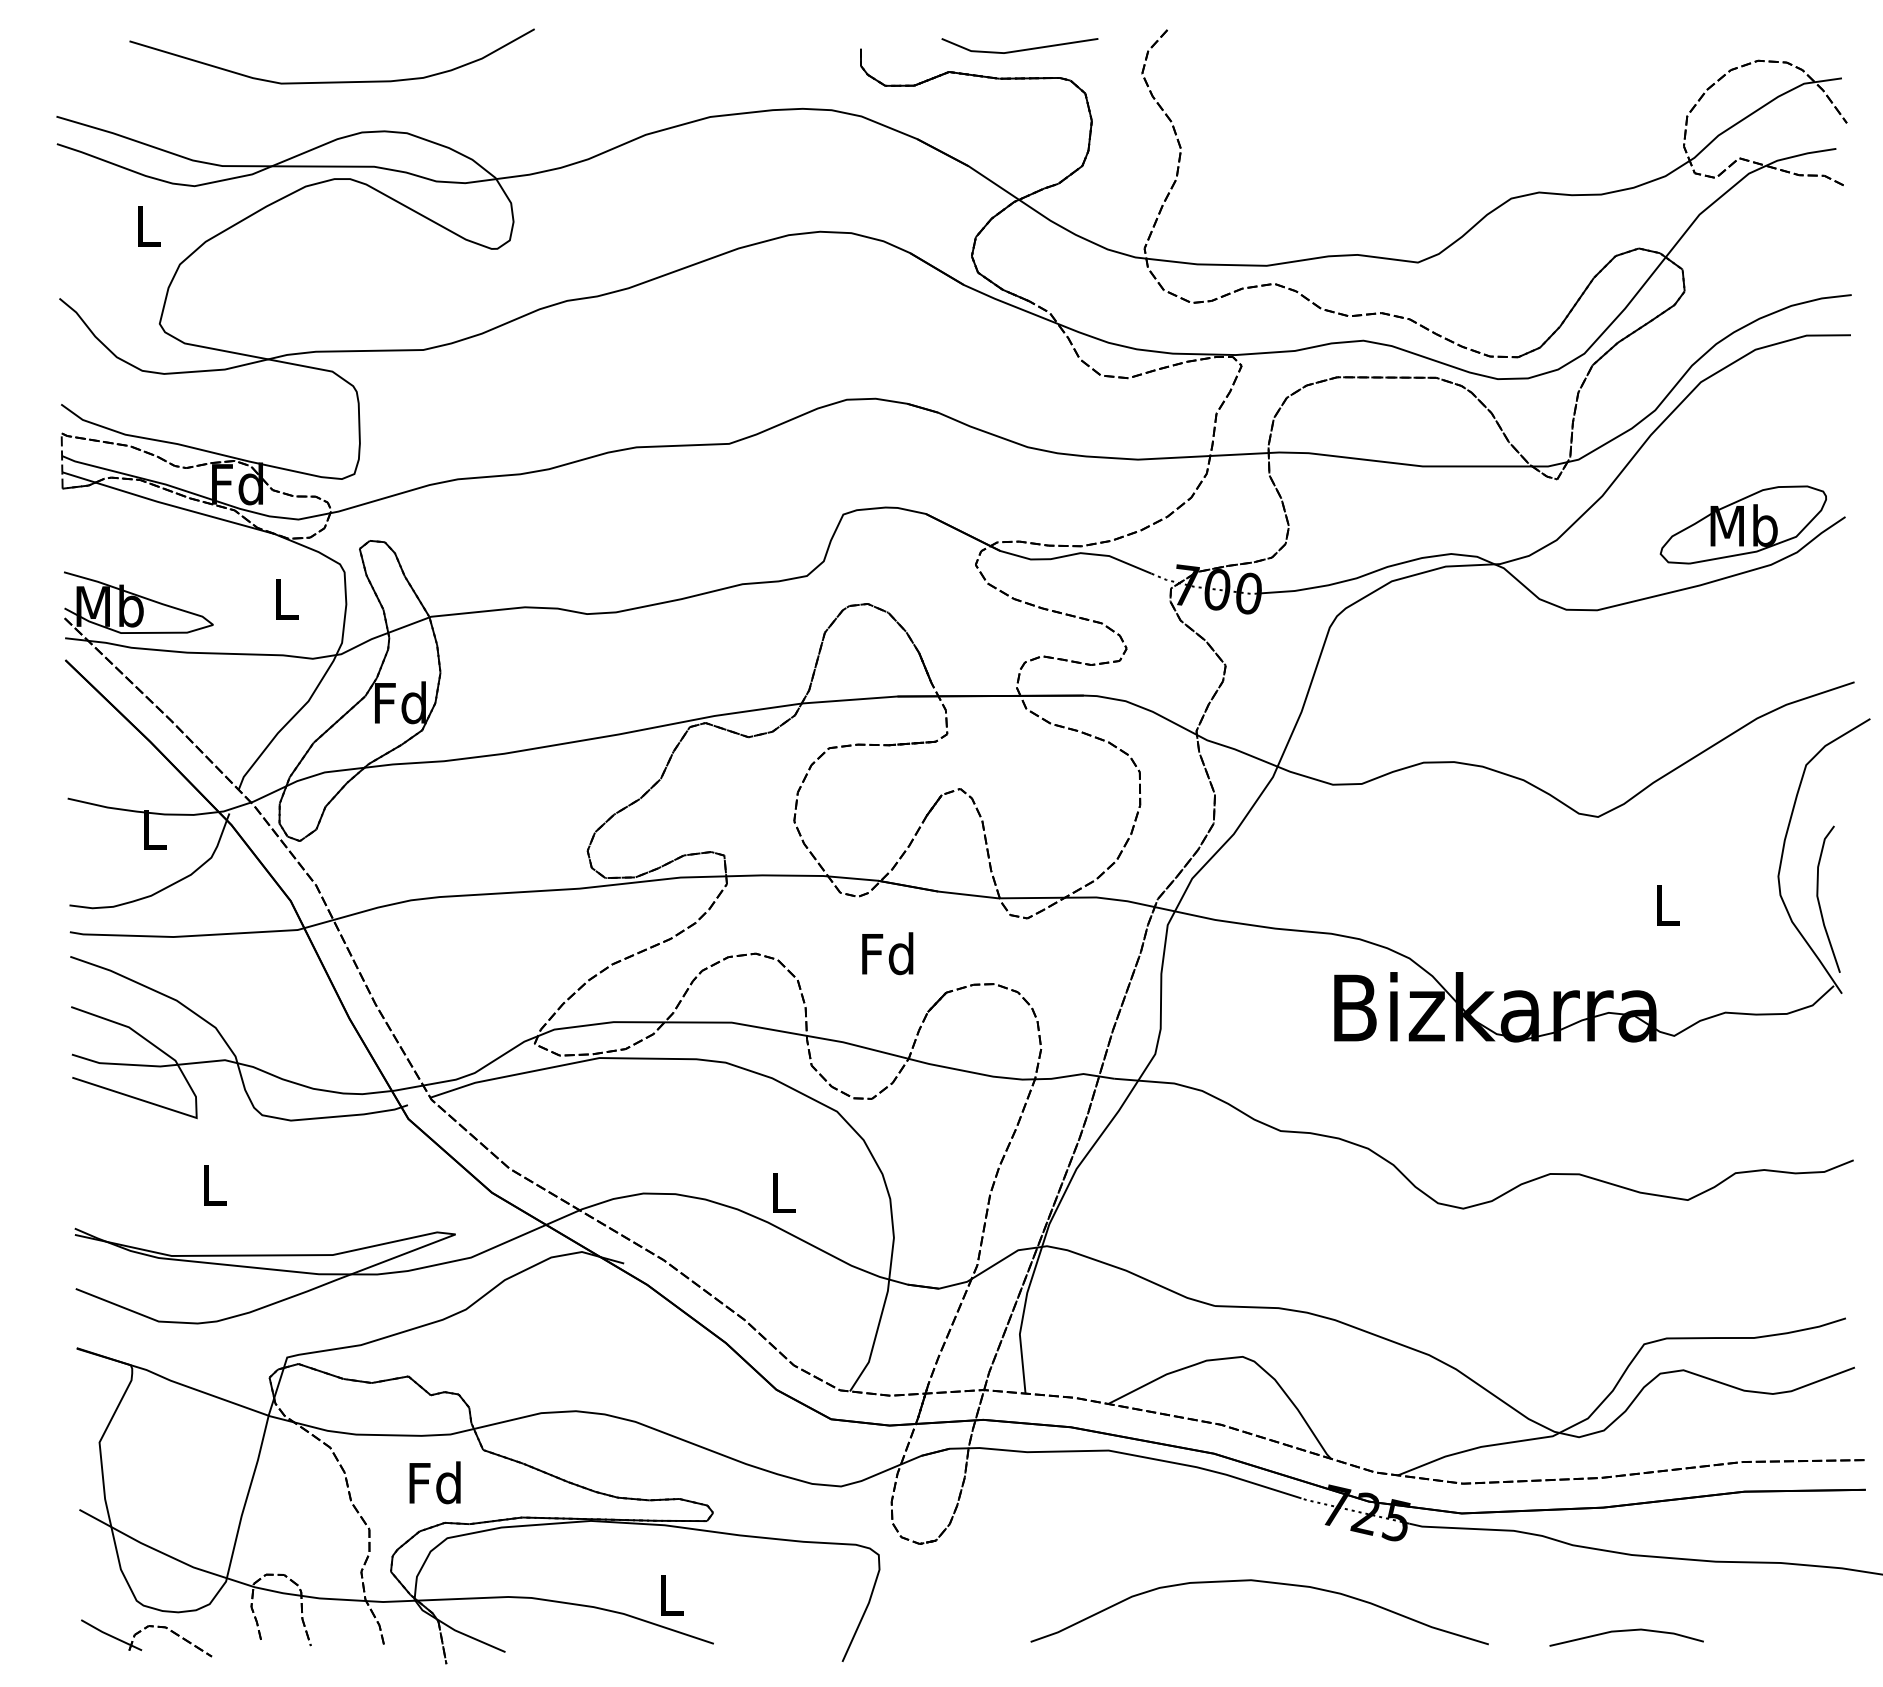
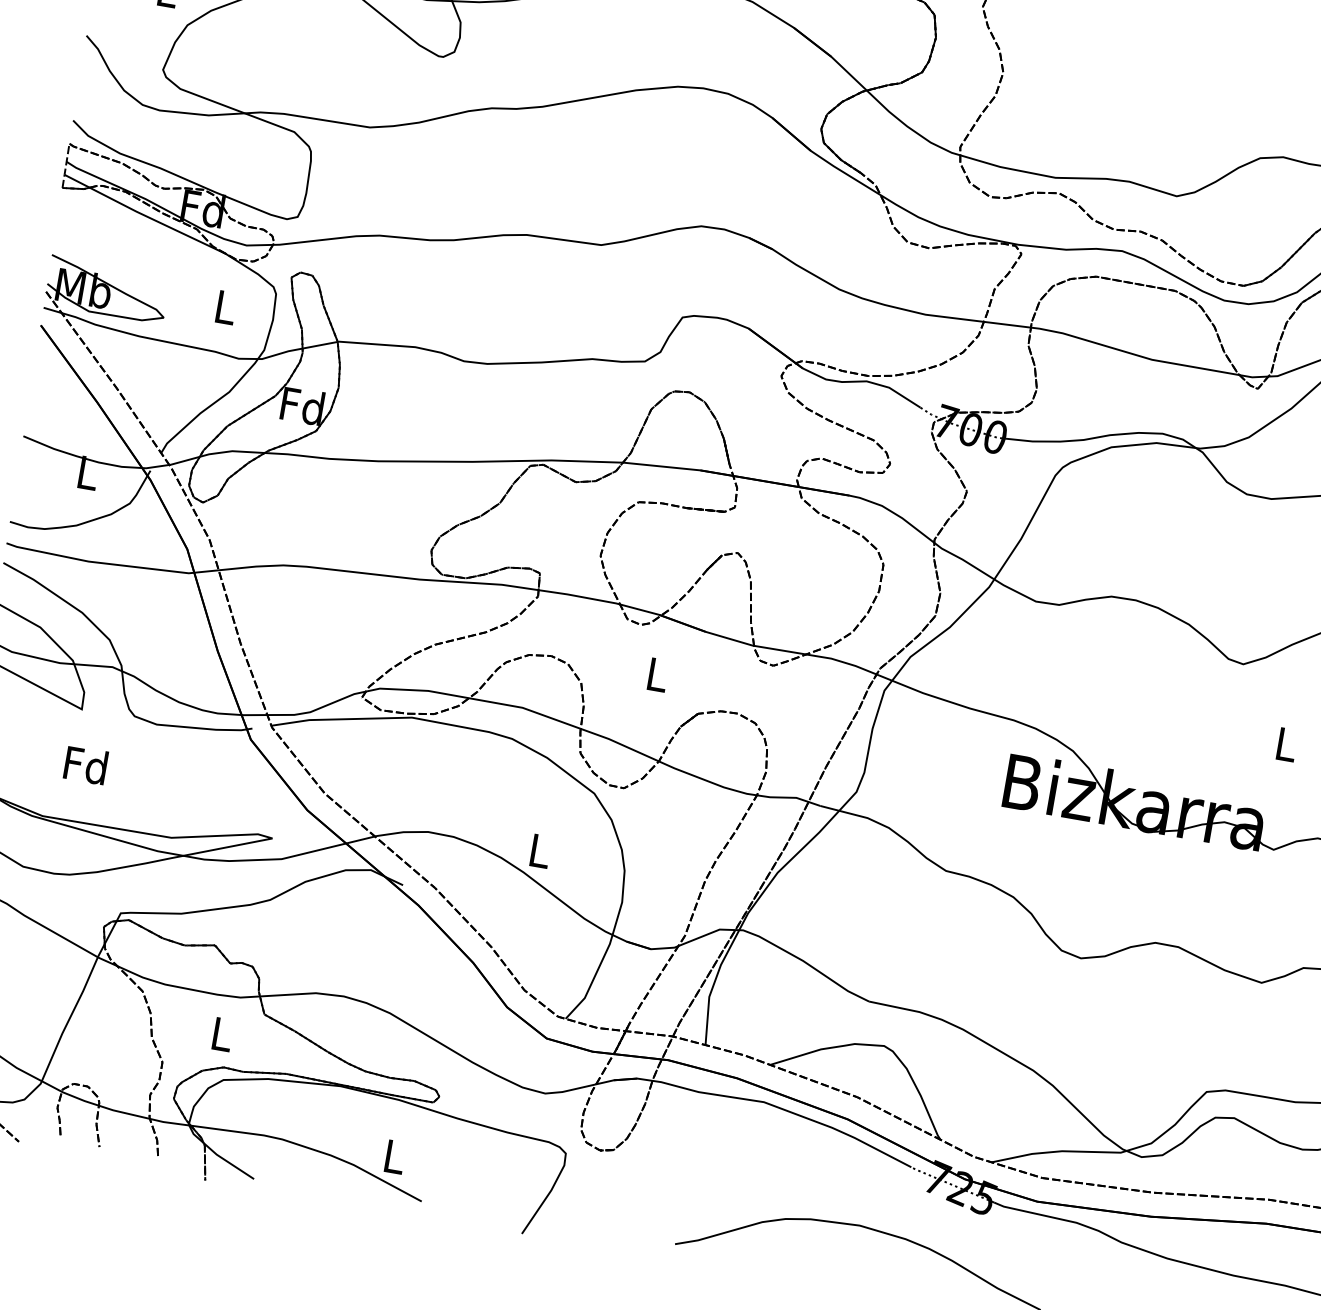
text: (887, 953) -> (656, 674), Fd -> L
text: (213, 1184) -> (86, 764), L -> Fd
text: (434, 1482) -> (221, 1033), Fd -> L

